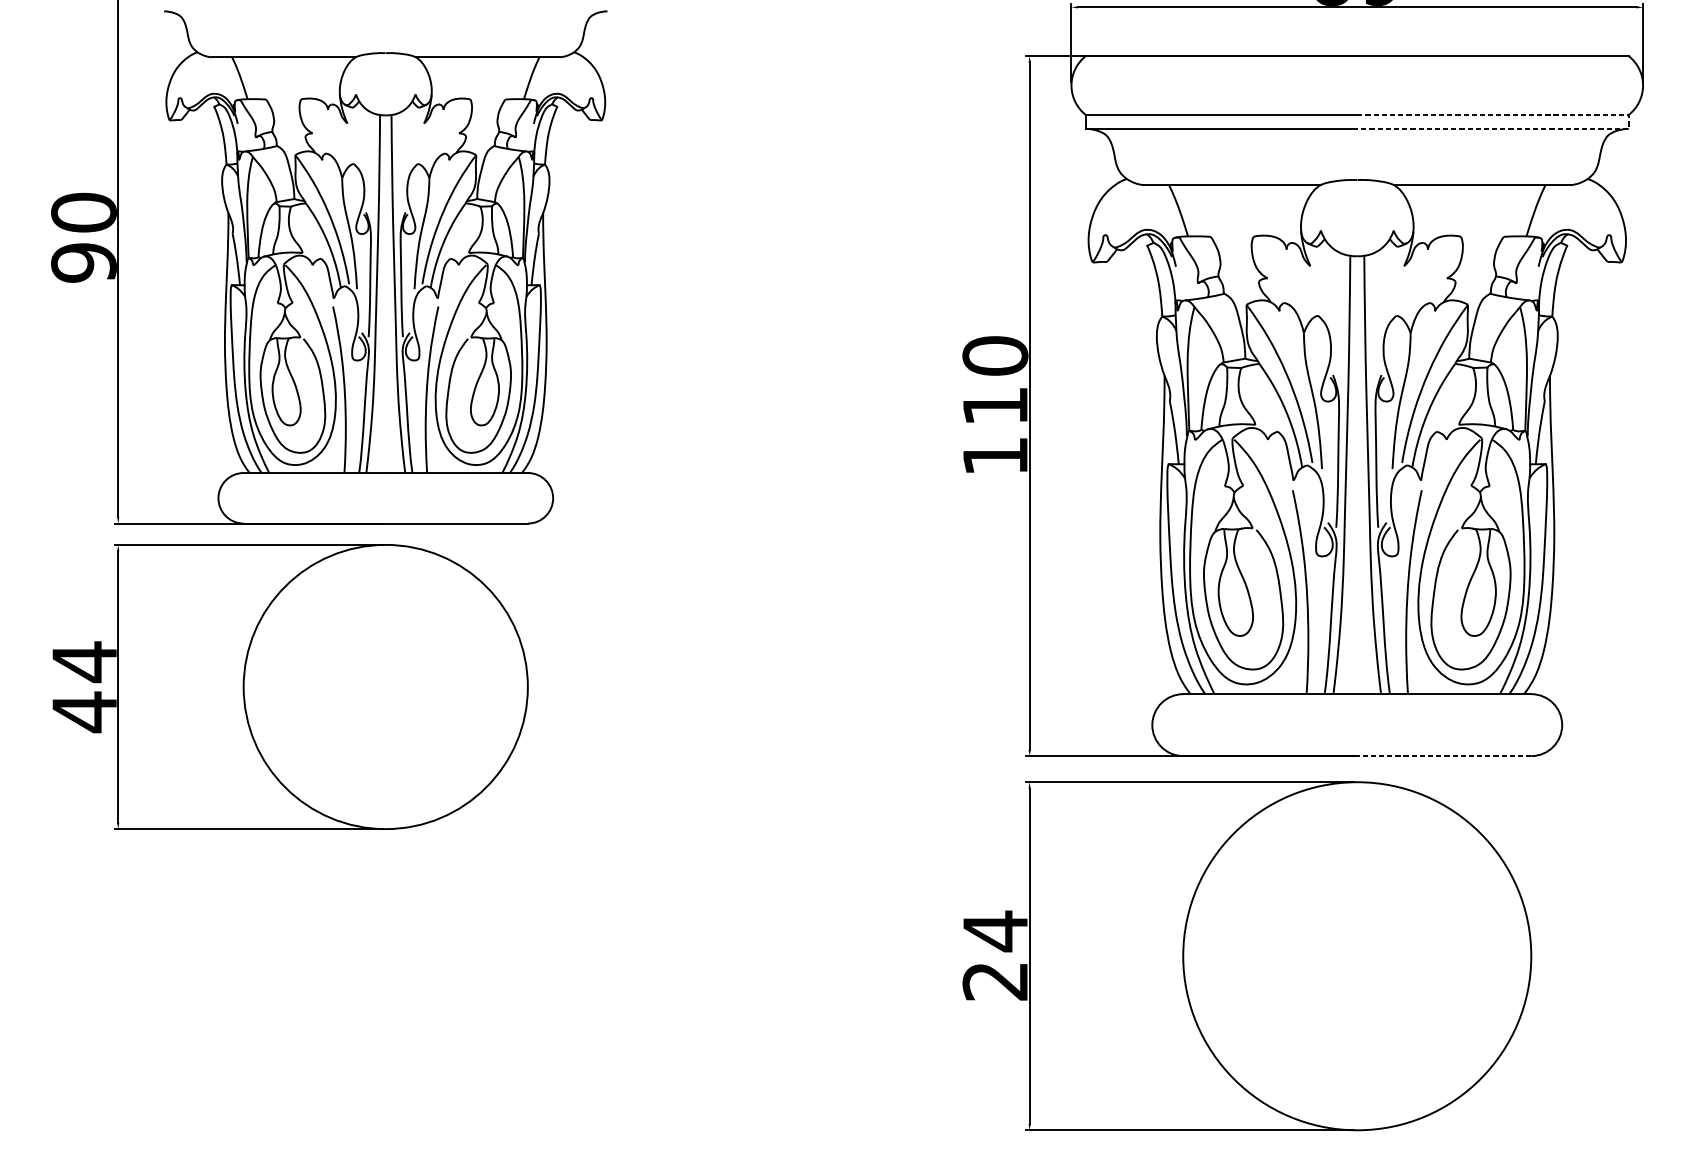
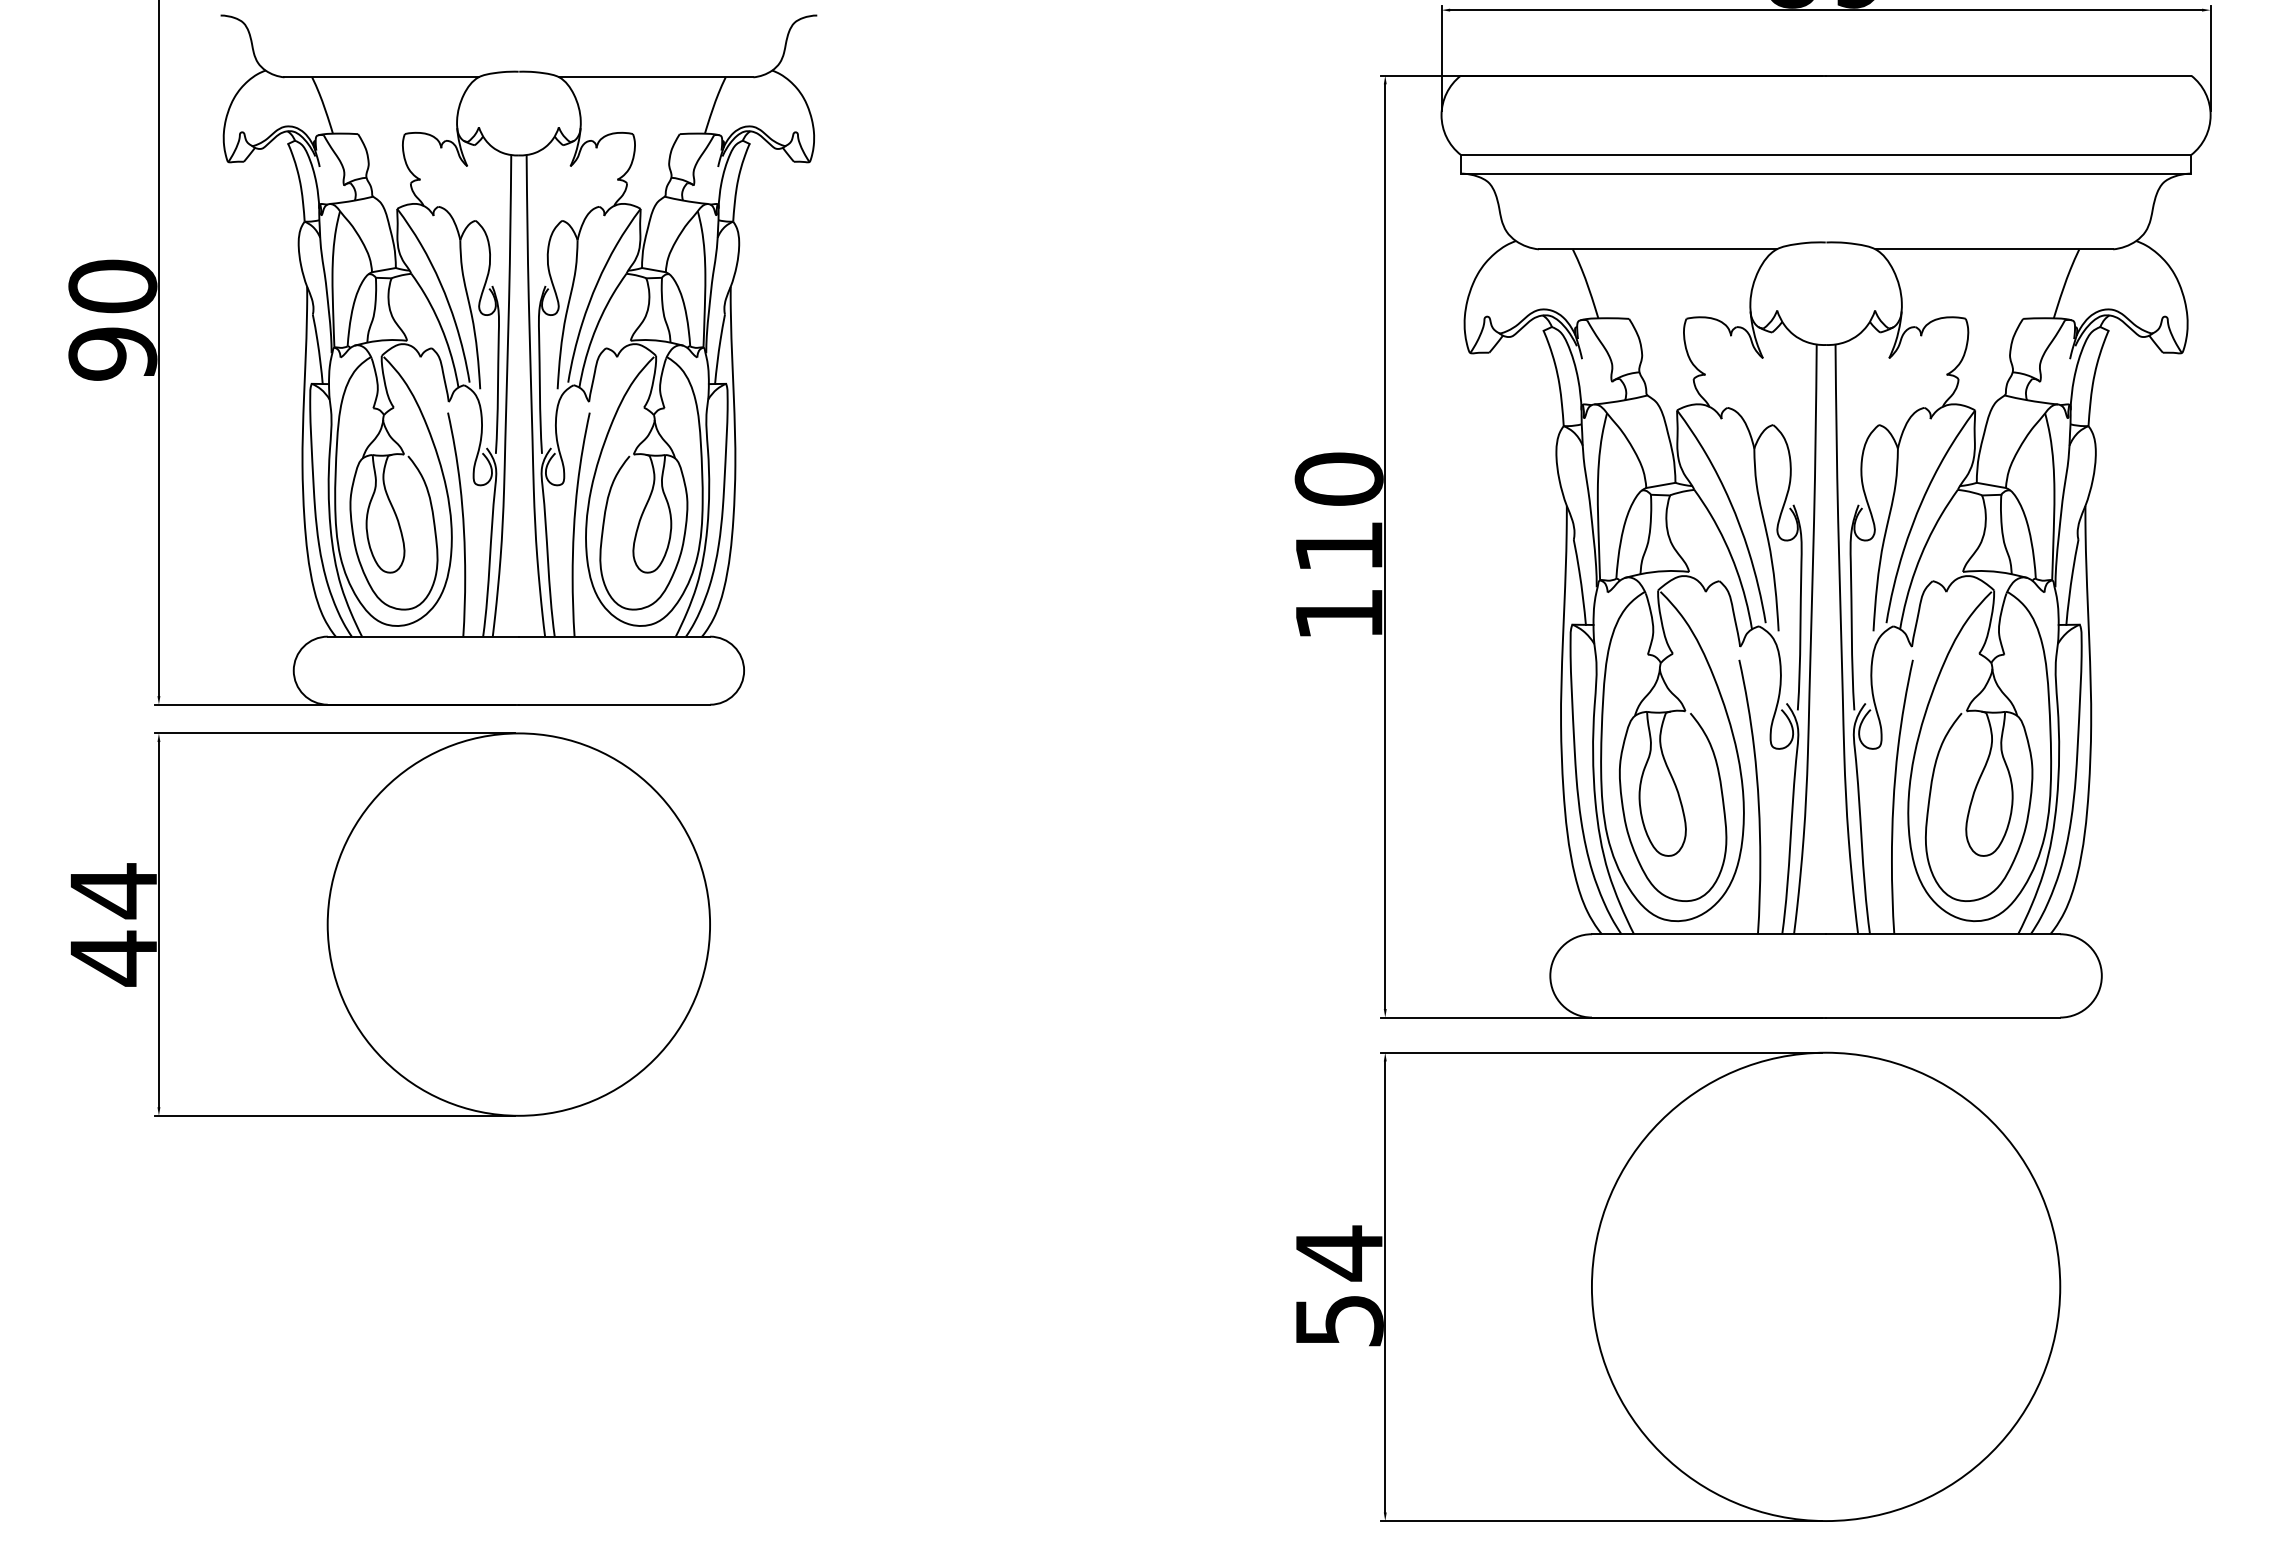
line: (1628, 122) -> (2191, 164), dashed -> solid
line: (1443, 756) -> (1942, 1017), dashed -> solid
text: (994, 981) -> (1338, 1321), 24 -> 54

